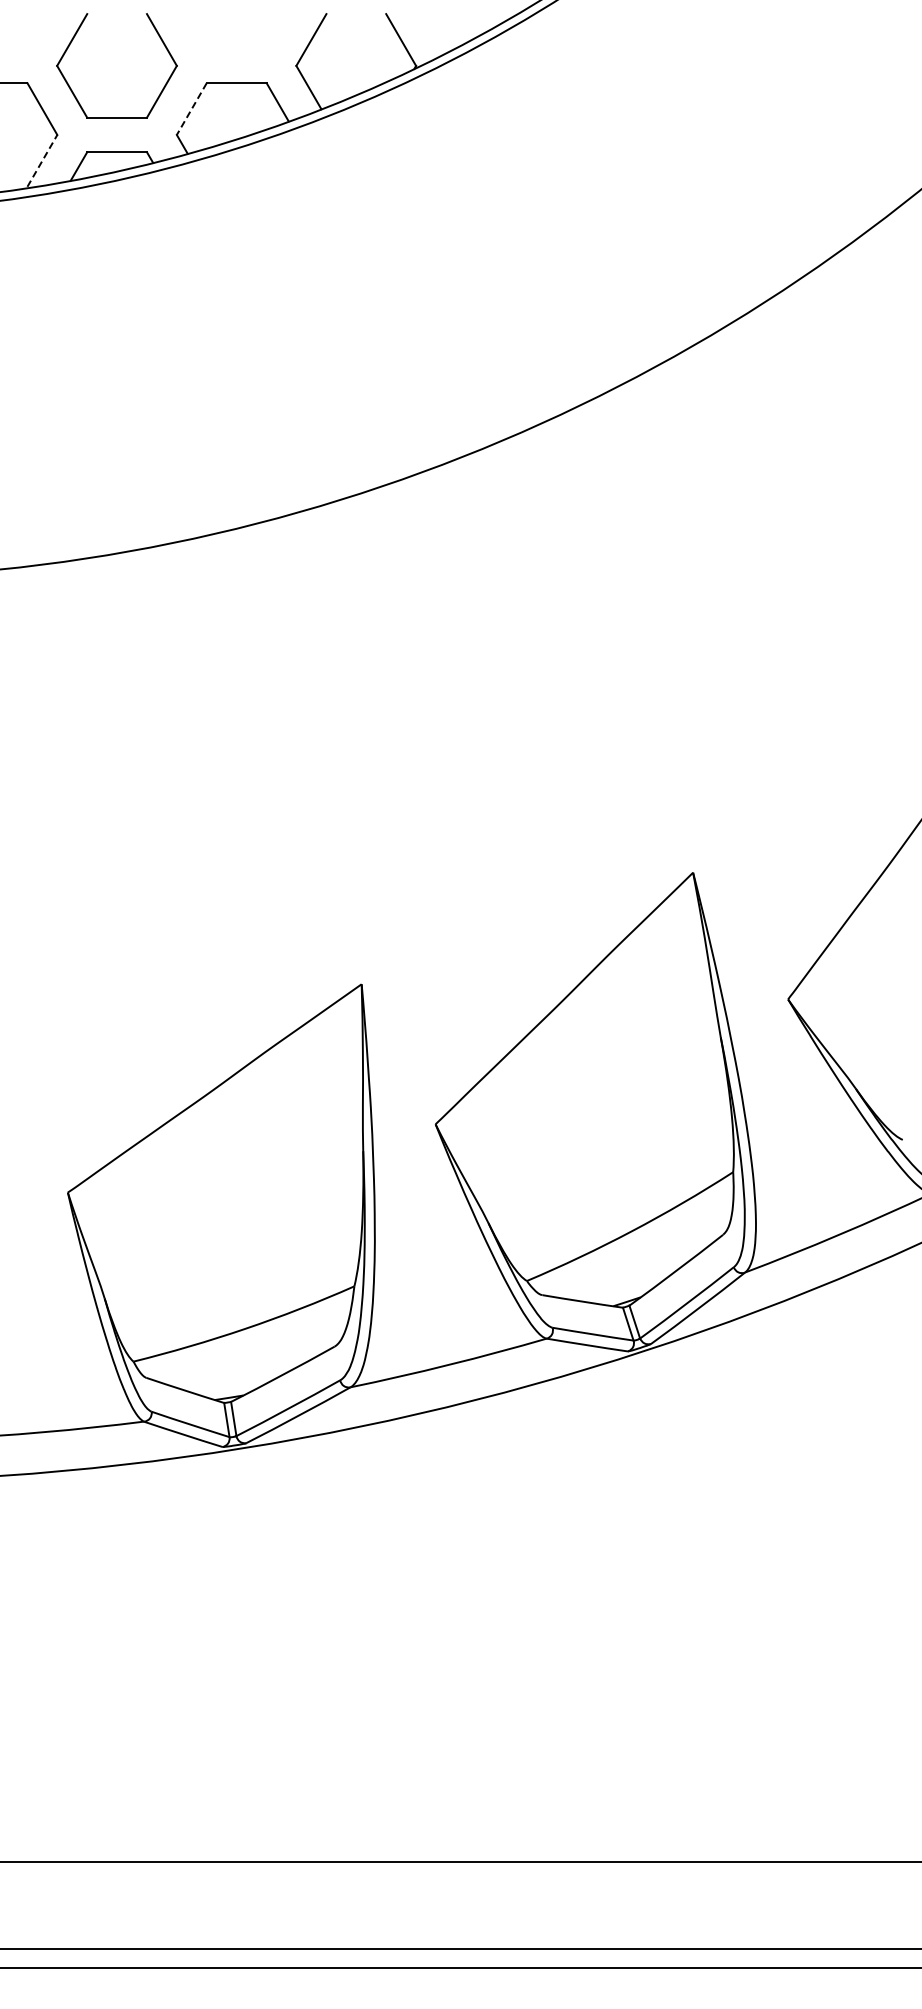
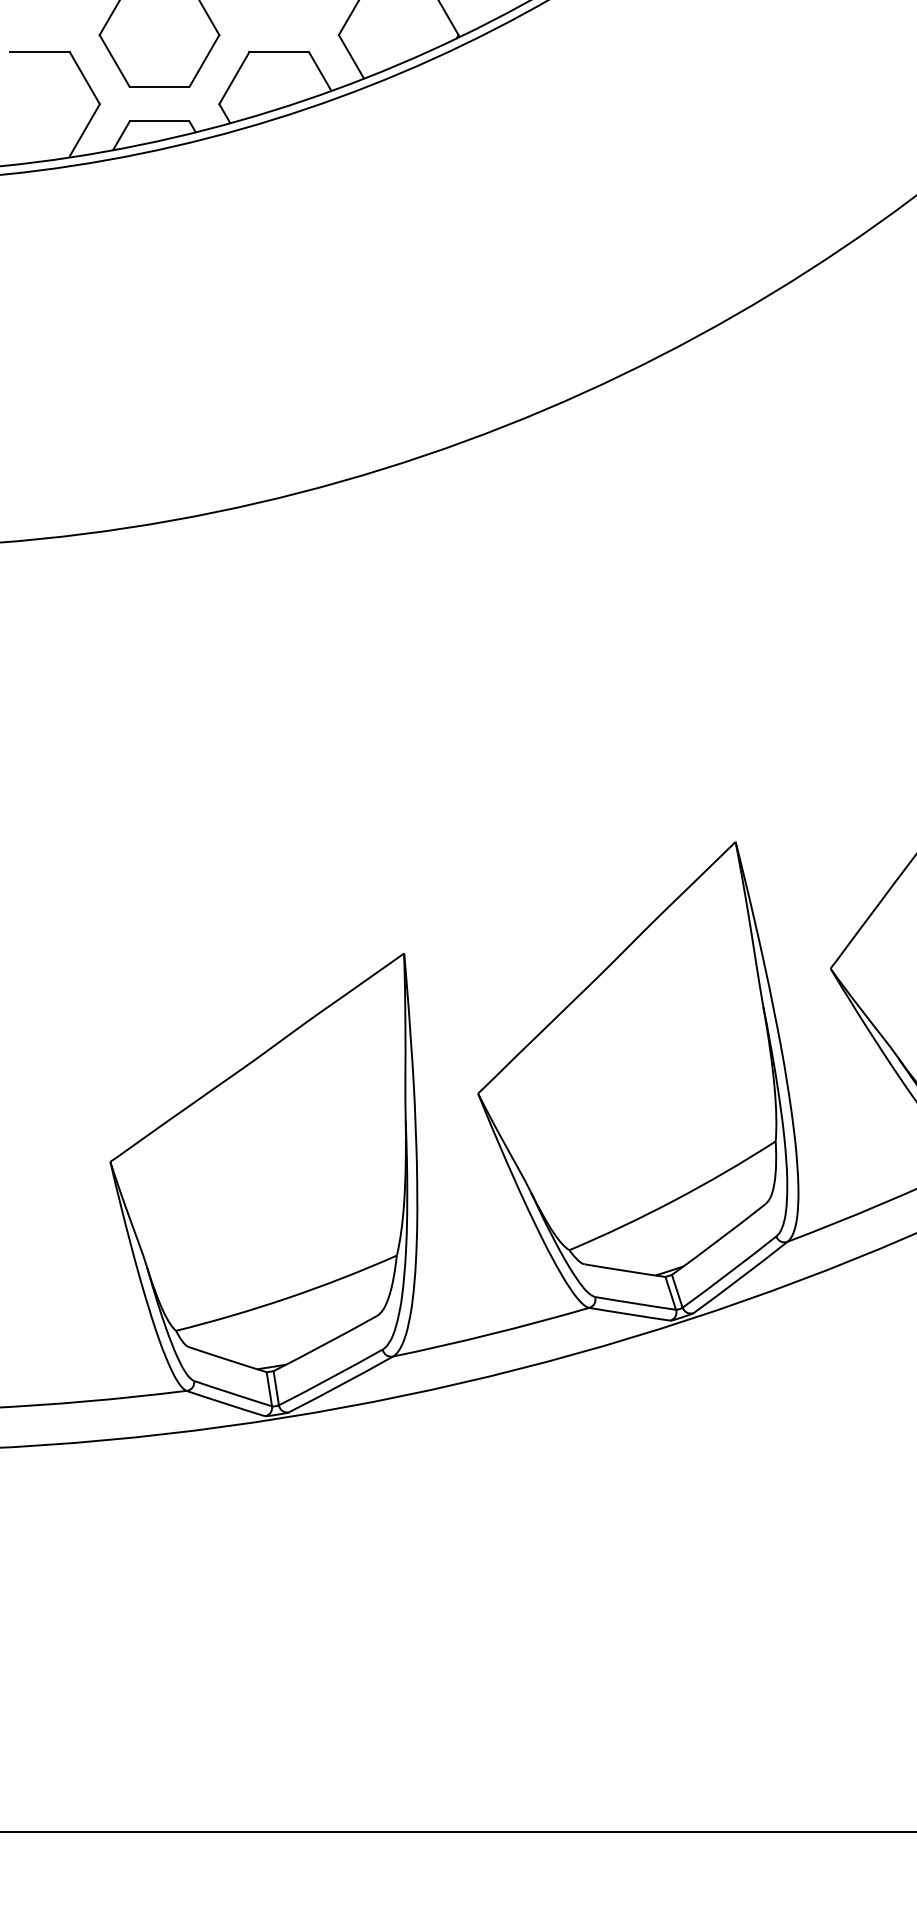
line: (191, 109) -> (234, 78), dashed -> solid
line: (42, 160) -> (85, 129), dashed -> solid

